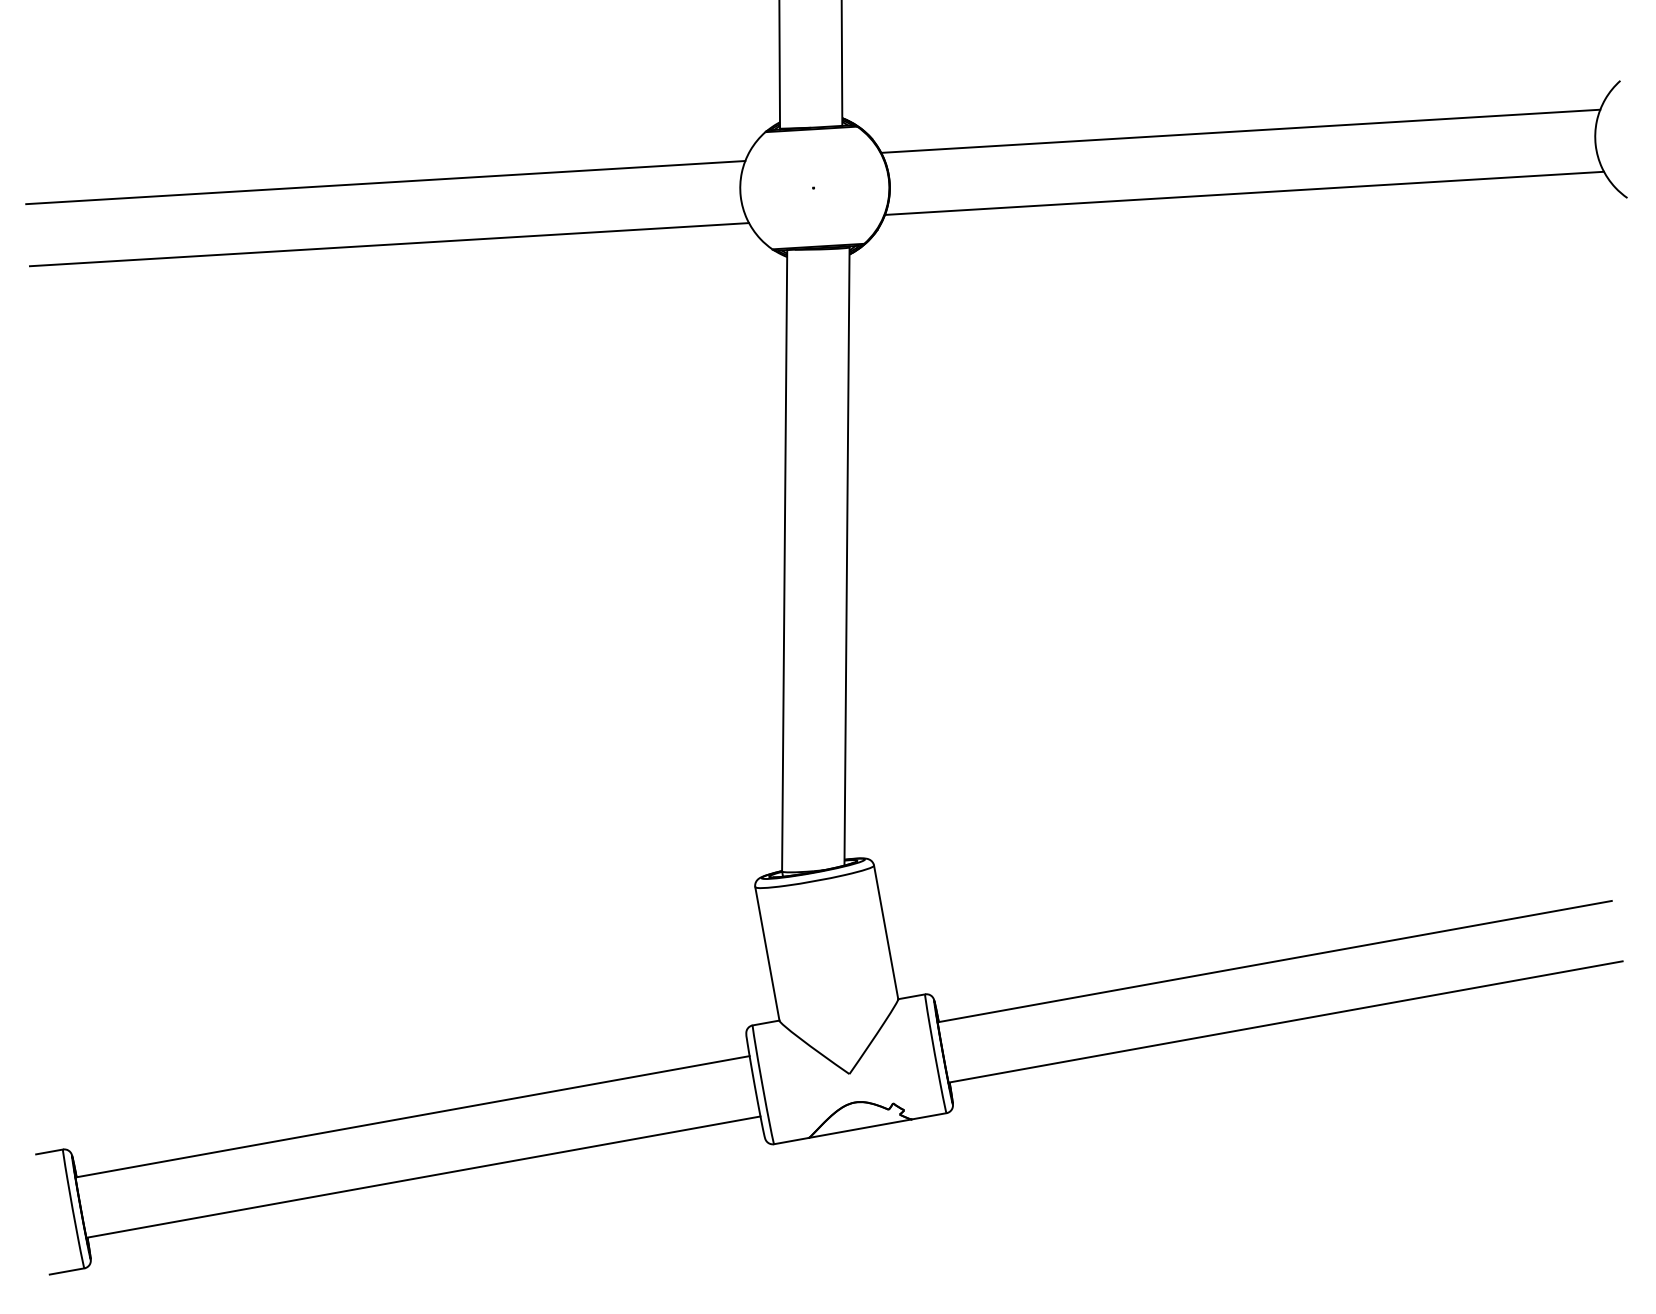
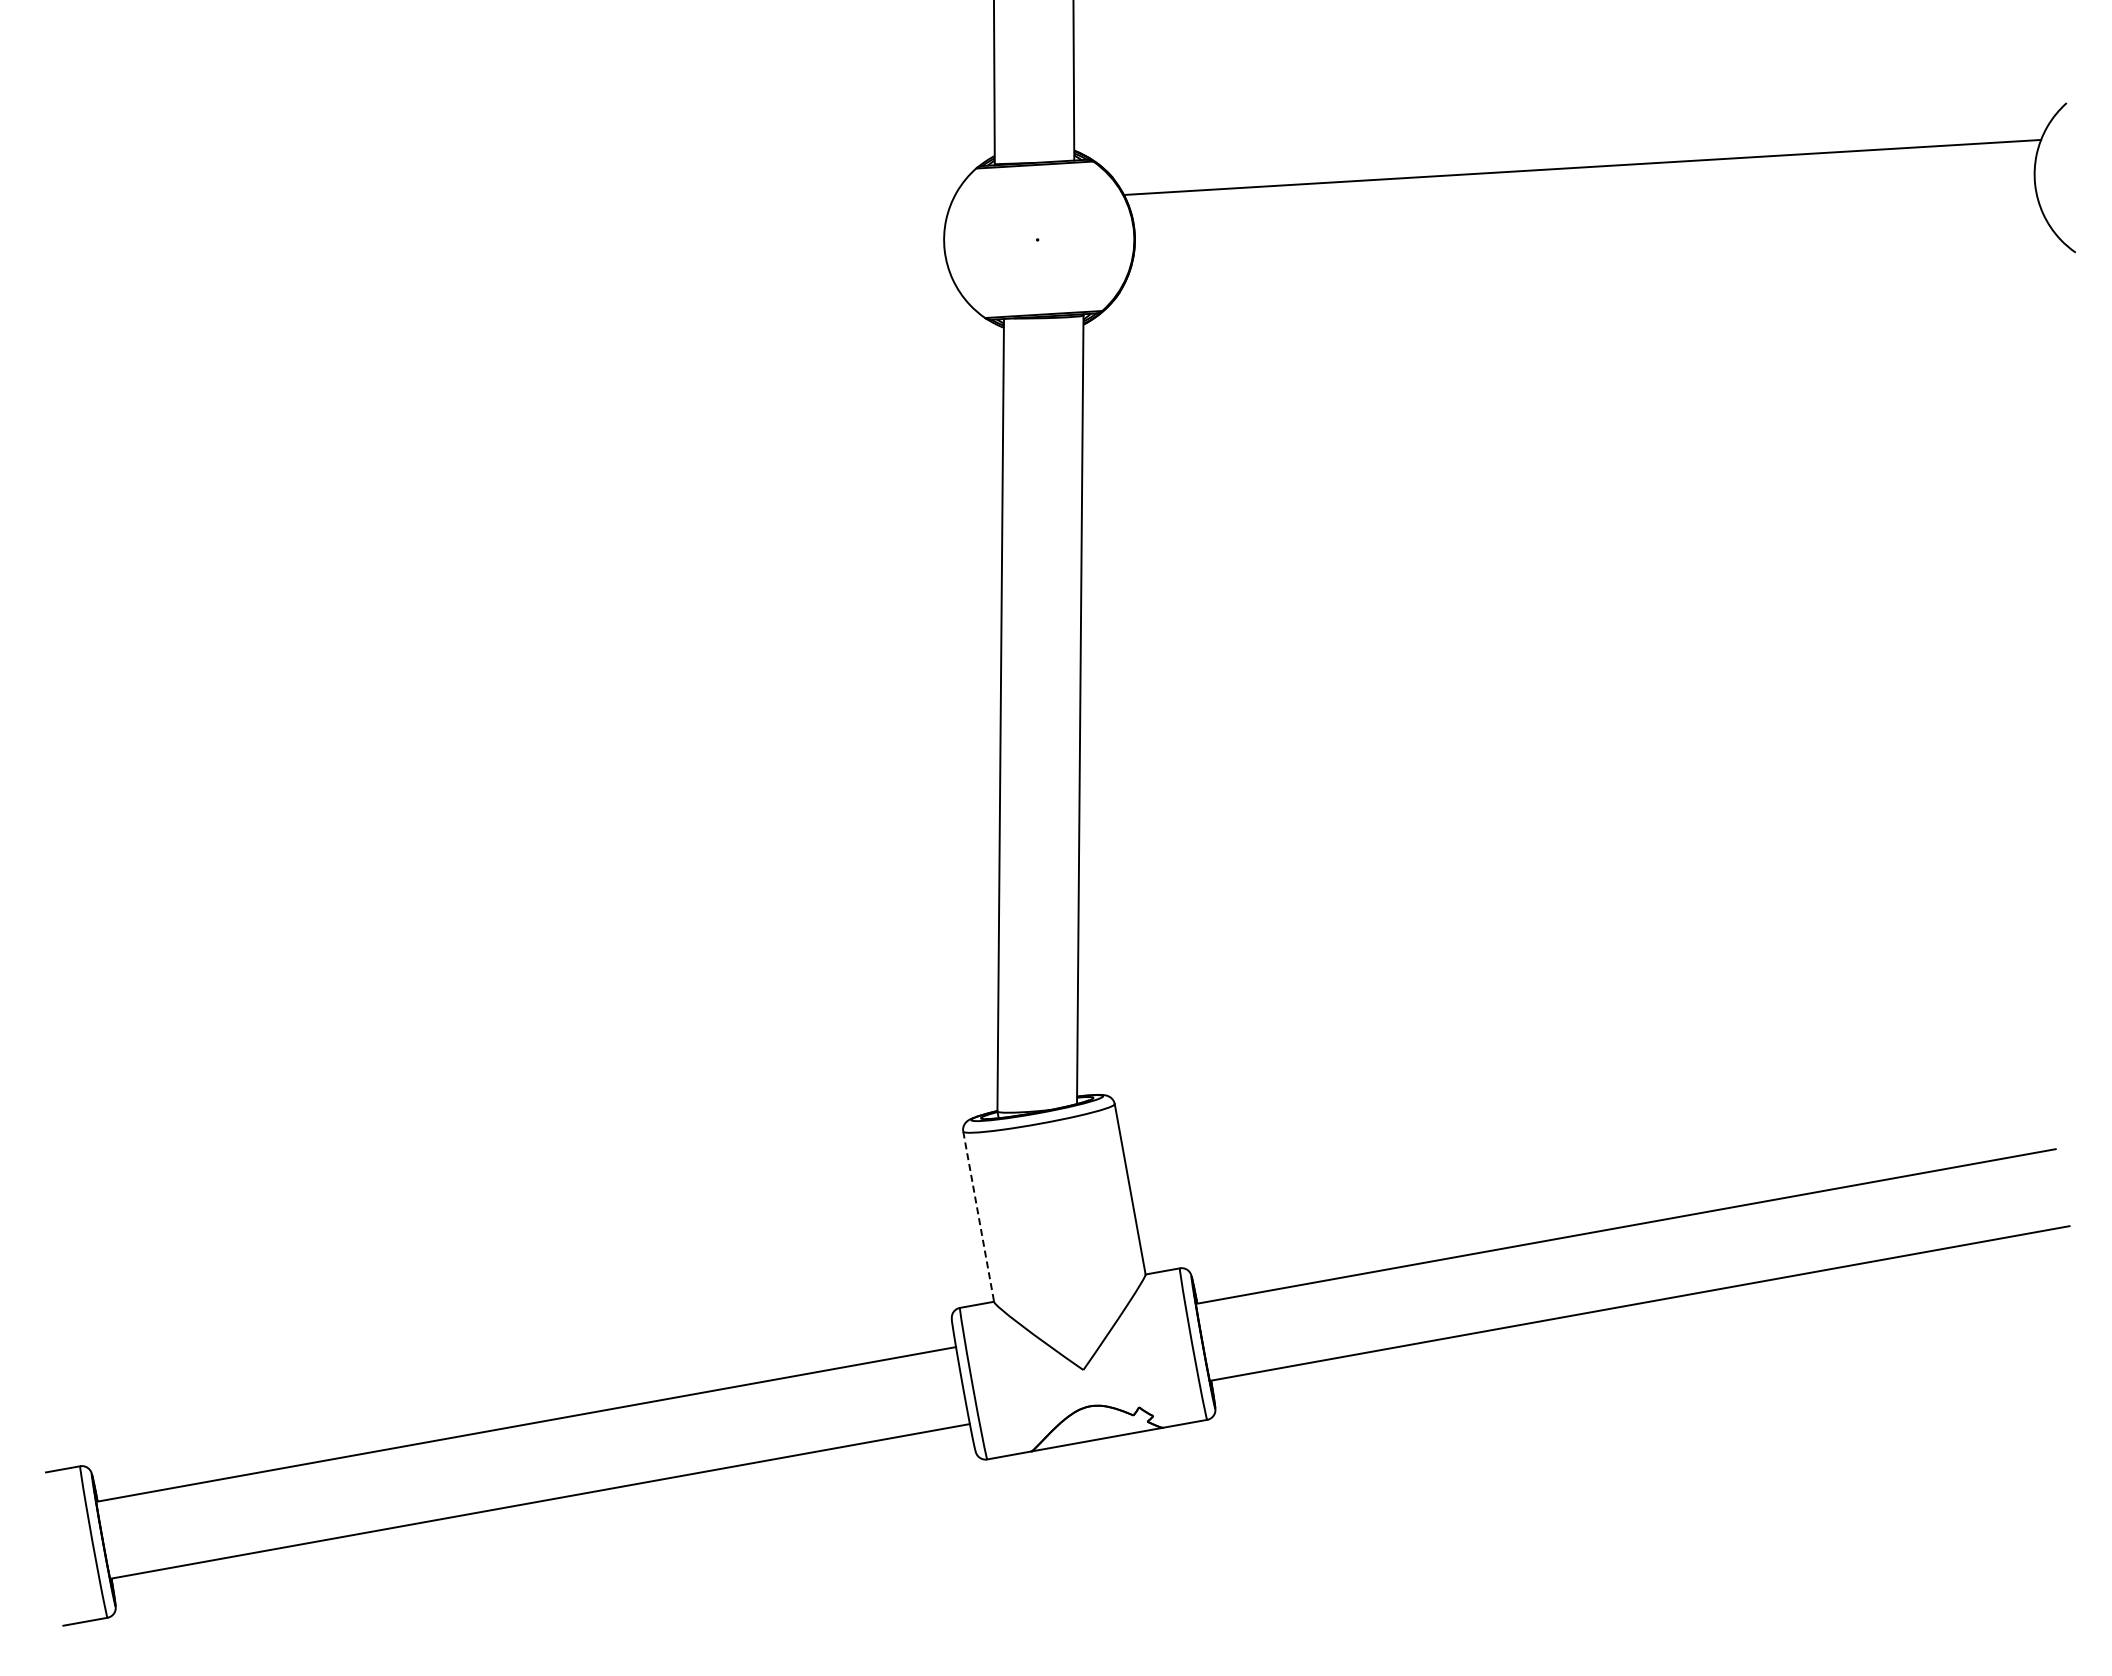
line: (385, 182) -> (491, 232), removed
line: (1243, 193) -> (1586, 246), removed
line: (389, 244) -> (496, 311), removed
line: (767, 953) -> (978, 1216), solid -> dashed

